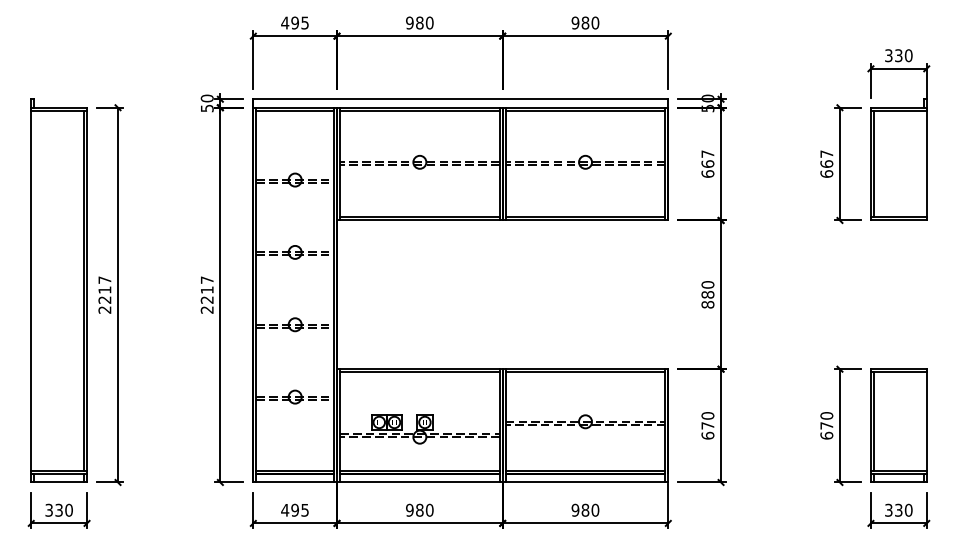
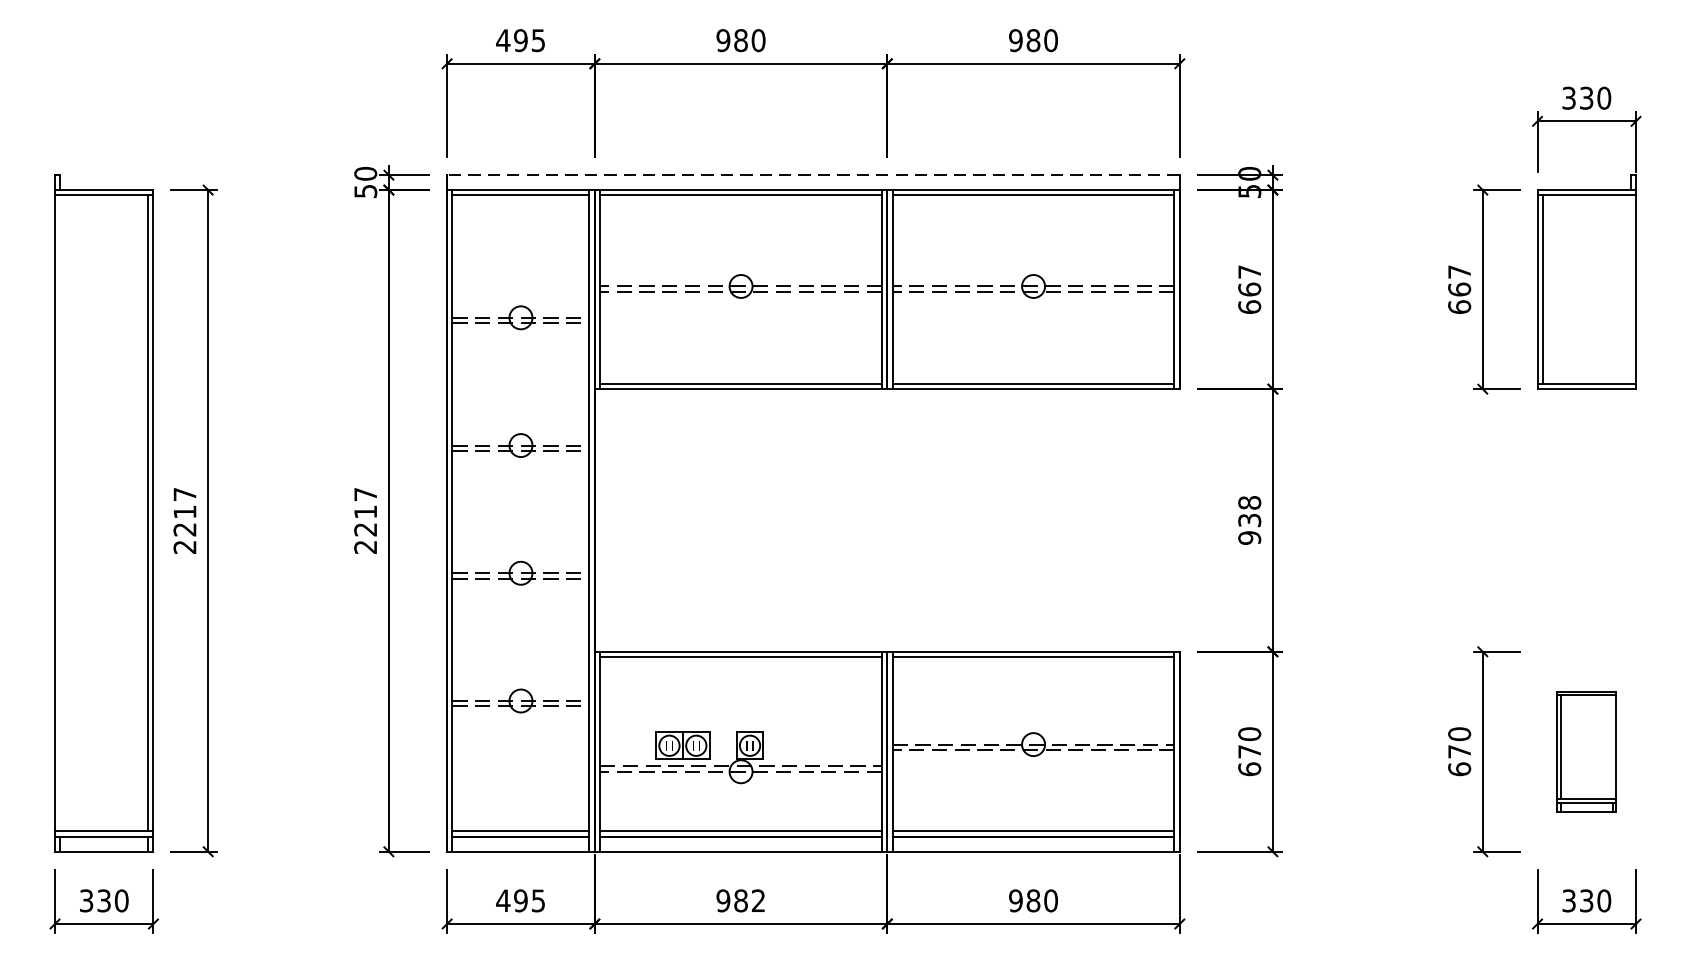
line: (460, 99) -> (812, 175), solid -> dashed
text: (707, 294) -> (1248, 519), 880 -> 938
part: (898, 425) -> (1586, 751), size x0.6
text: (429, 509) -> (758, 899), 980 -> 982

